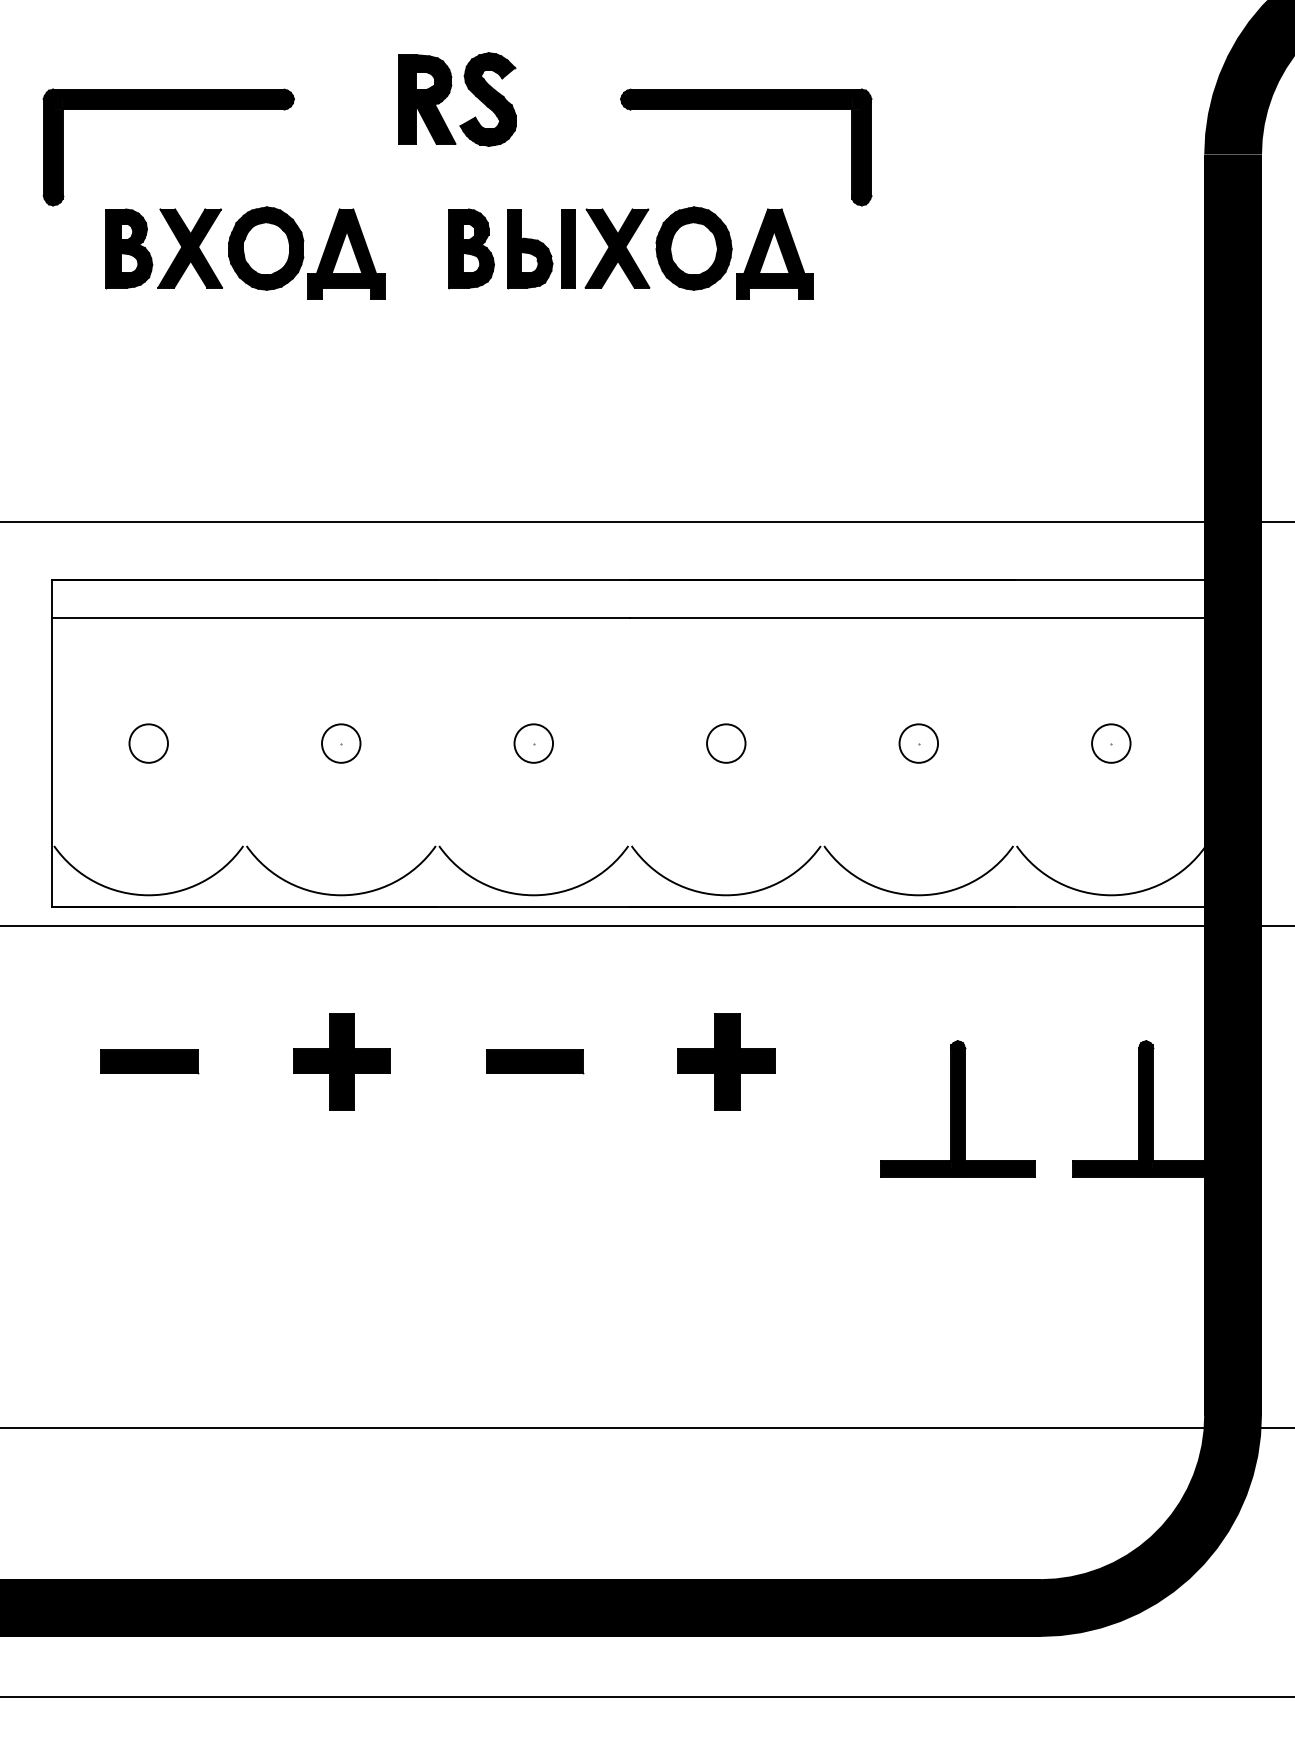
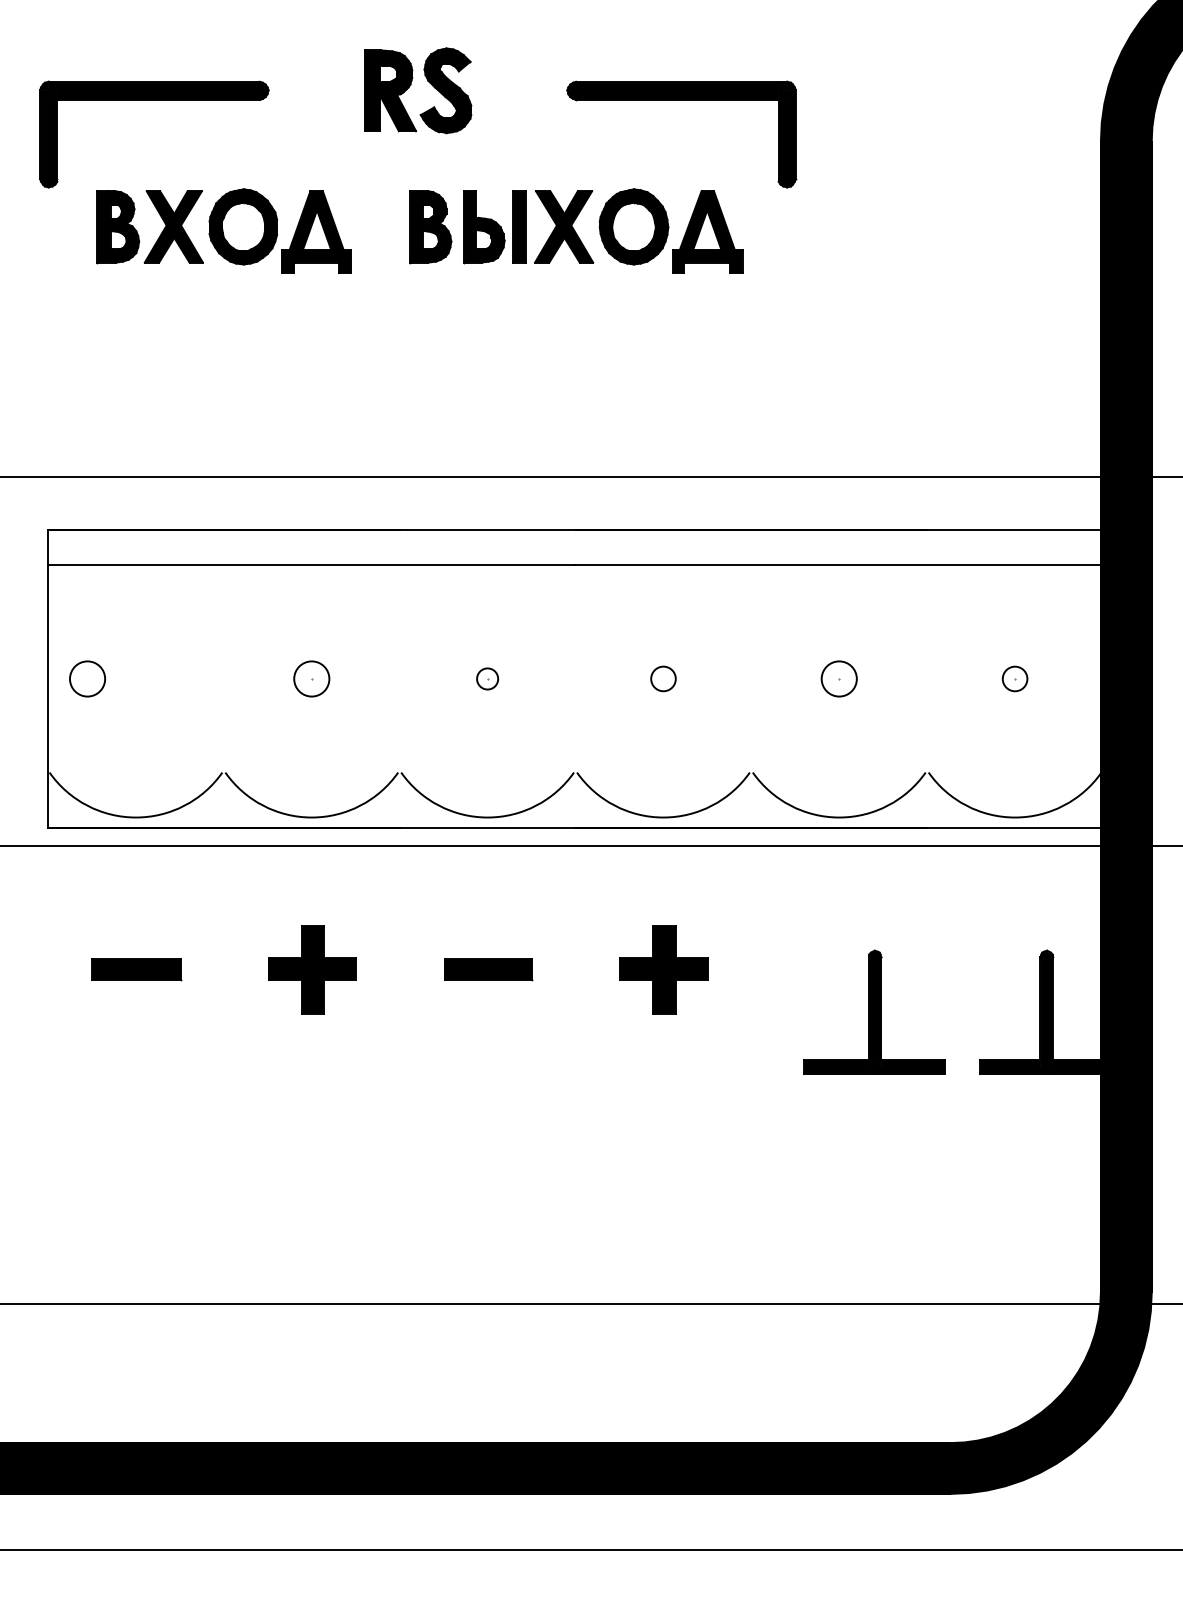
circle: (148, 743) -> (87, 678), moved
circle: (533, 743) -> (487, 678), size x0.6
circle: (726, 743) -> (663, 678), size x0.7
circle: (1111, 743) -> (1015, 678), size x0.7

